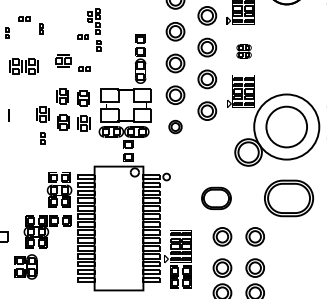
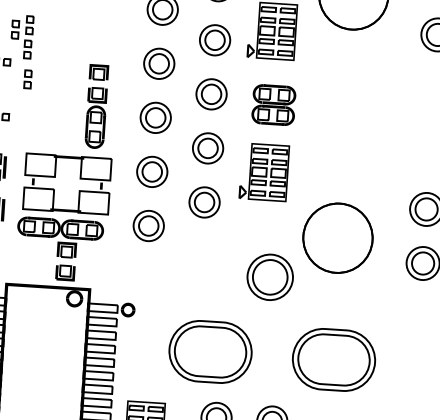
part: (243, 51) -> (272, 104), size x1.67
part: (175, 126) -> (148, 225), size x1.43
circle: (286, 126) -> (337, 237), size x0.62
part: (216, 198) -> (210, 352), size x1.67

